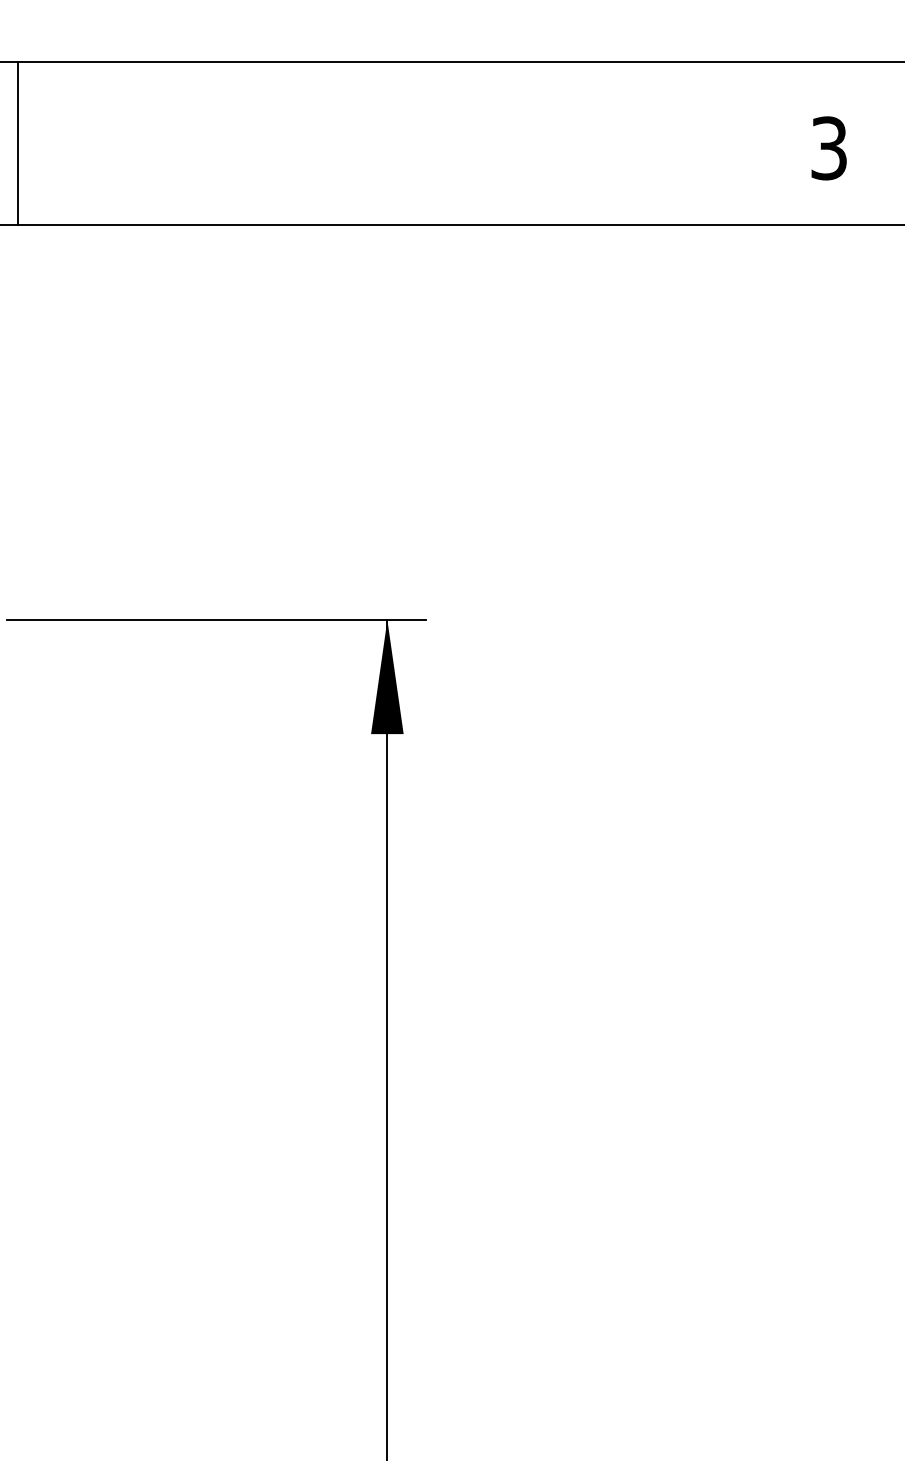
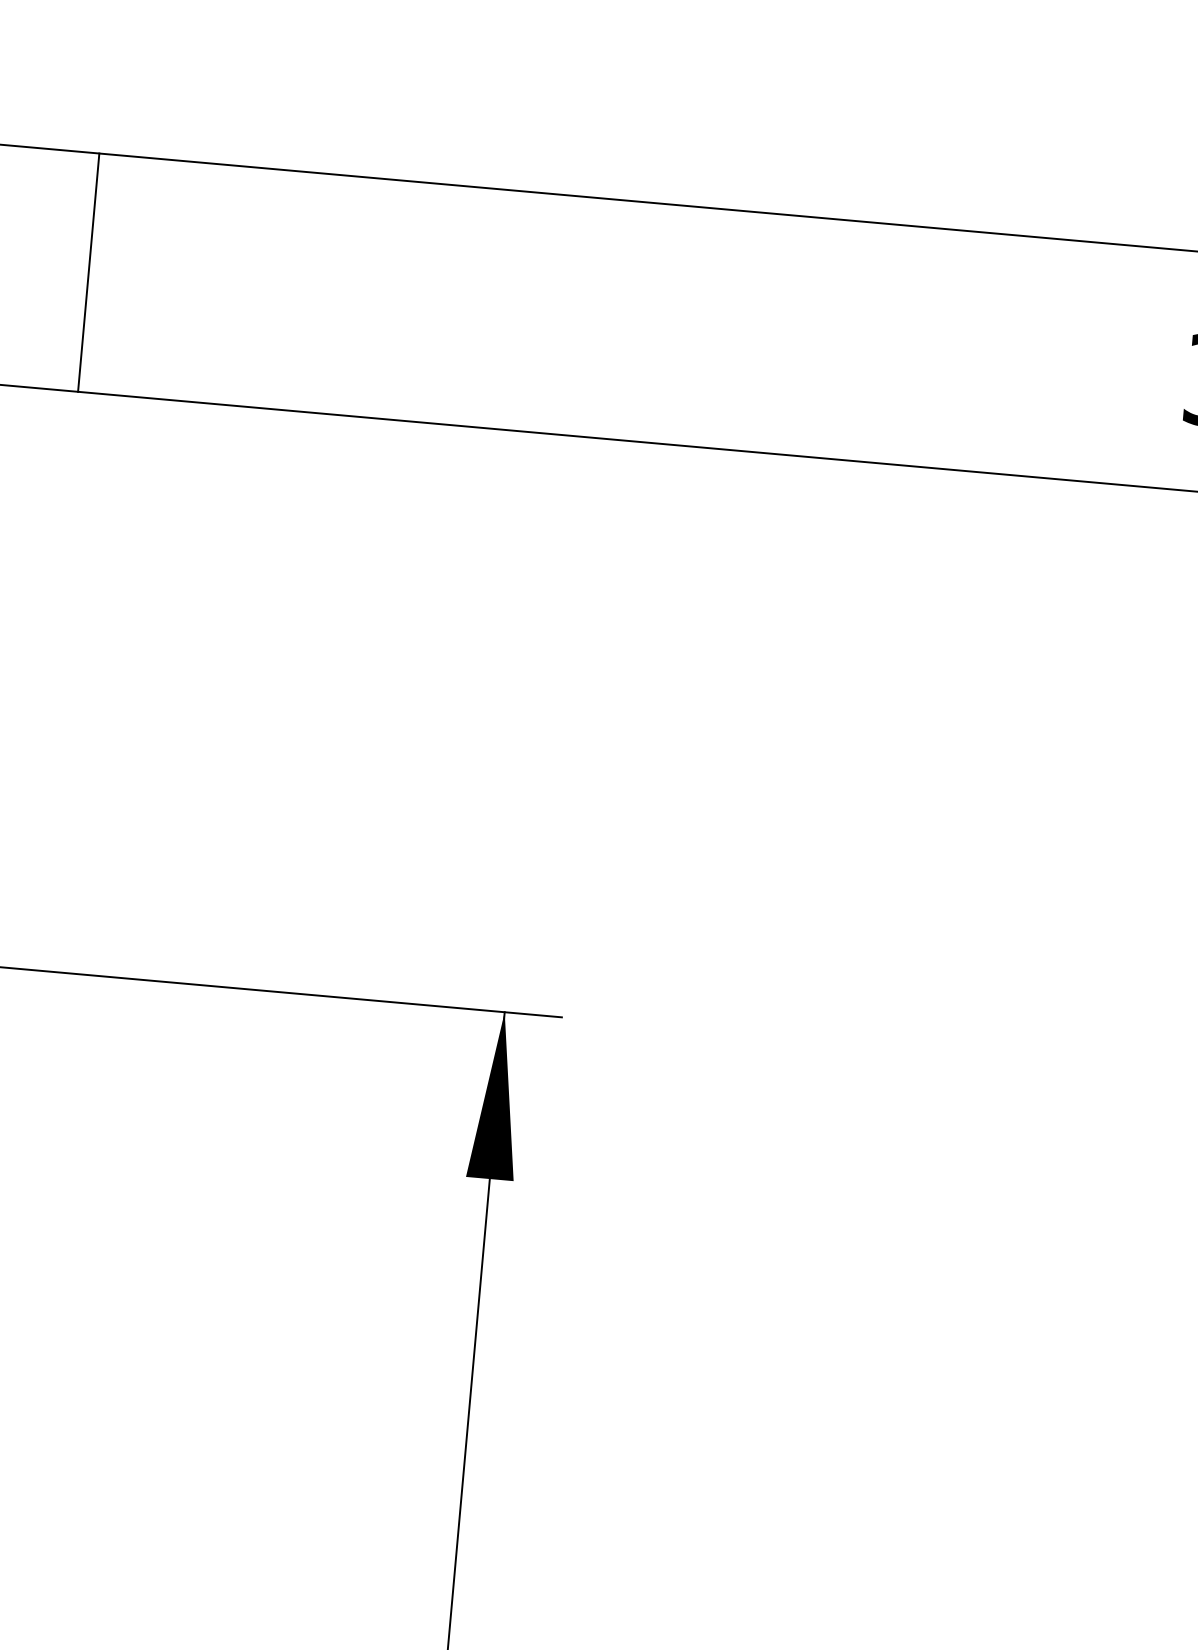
line: (18, 142) -> (89, 271), moved

